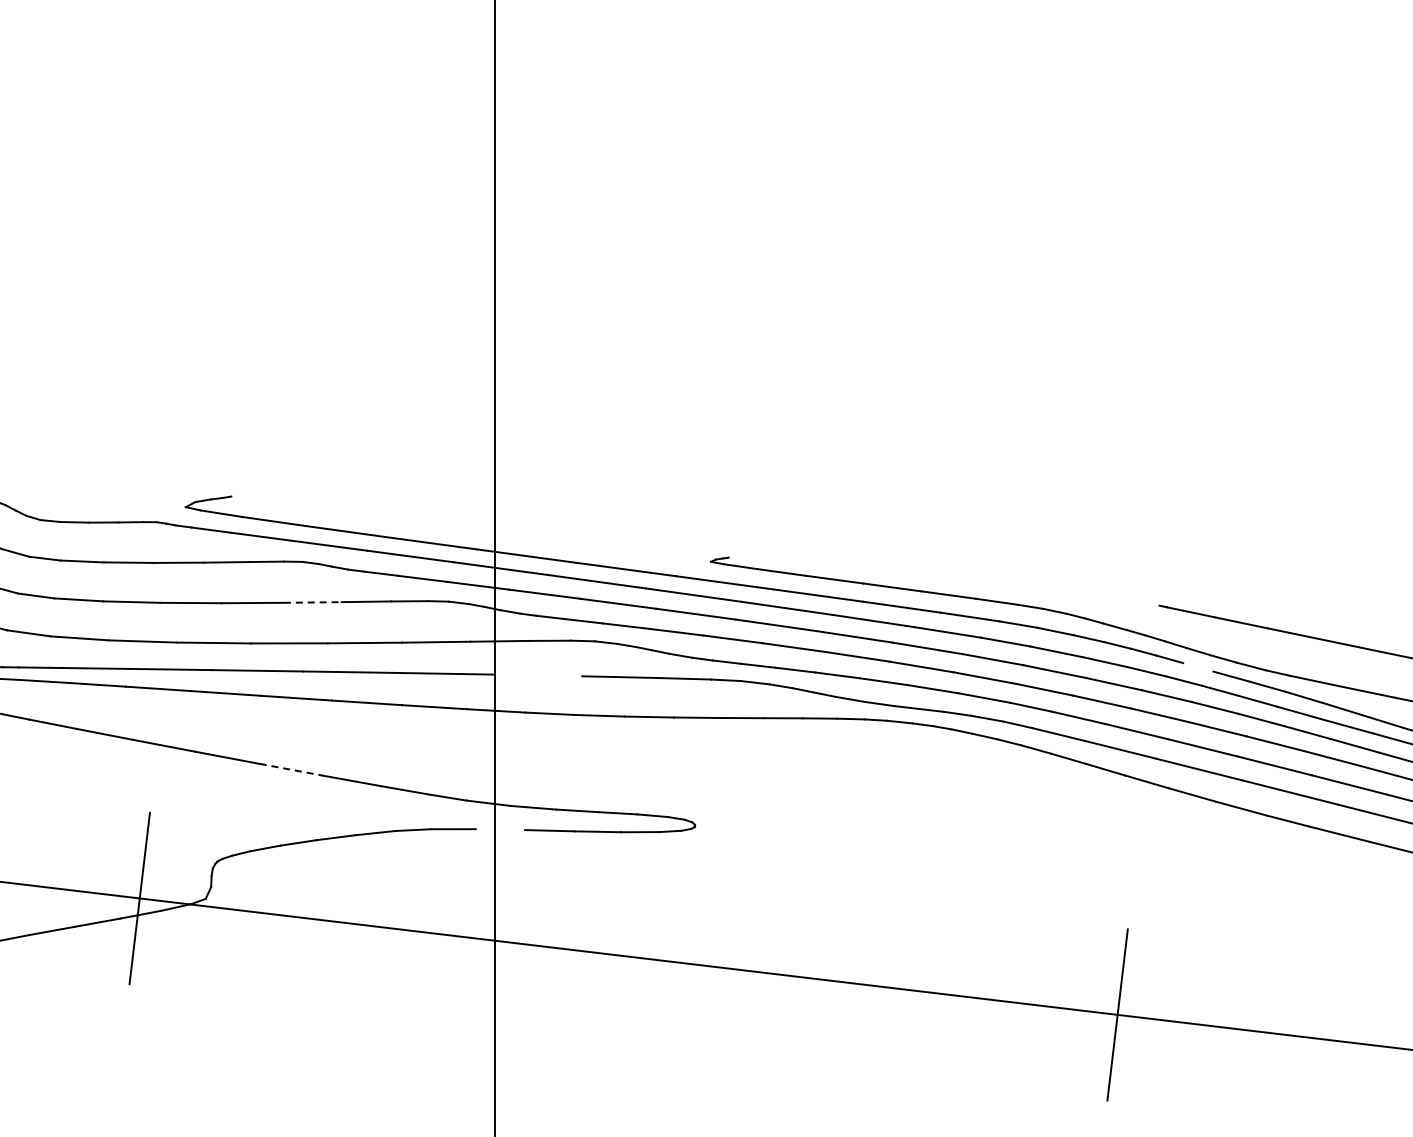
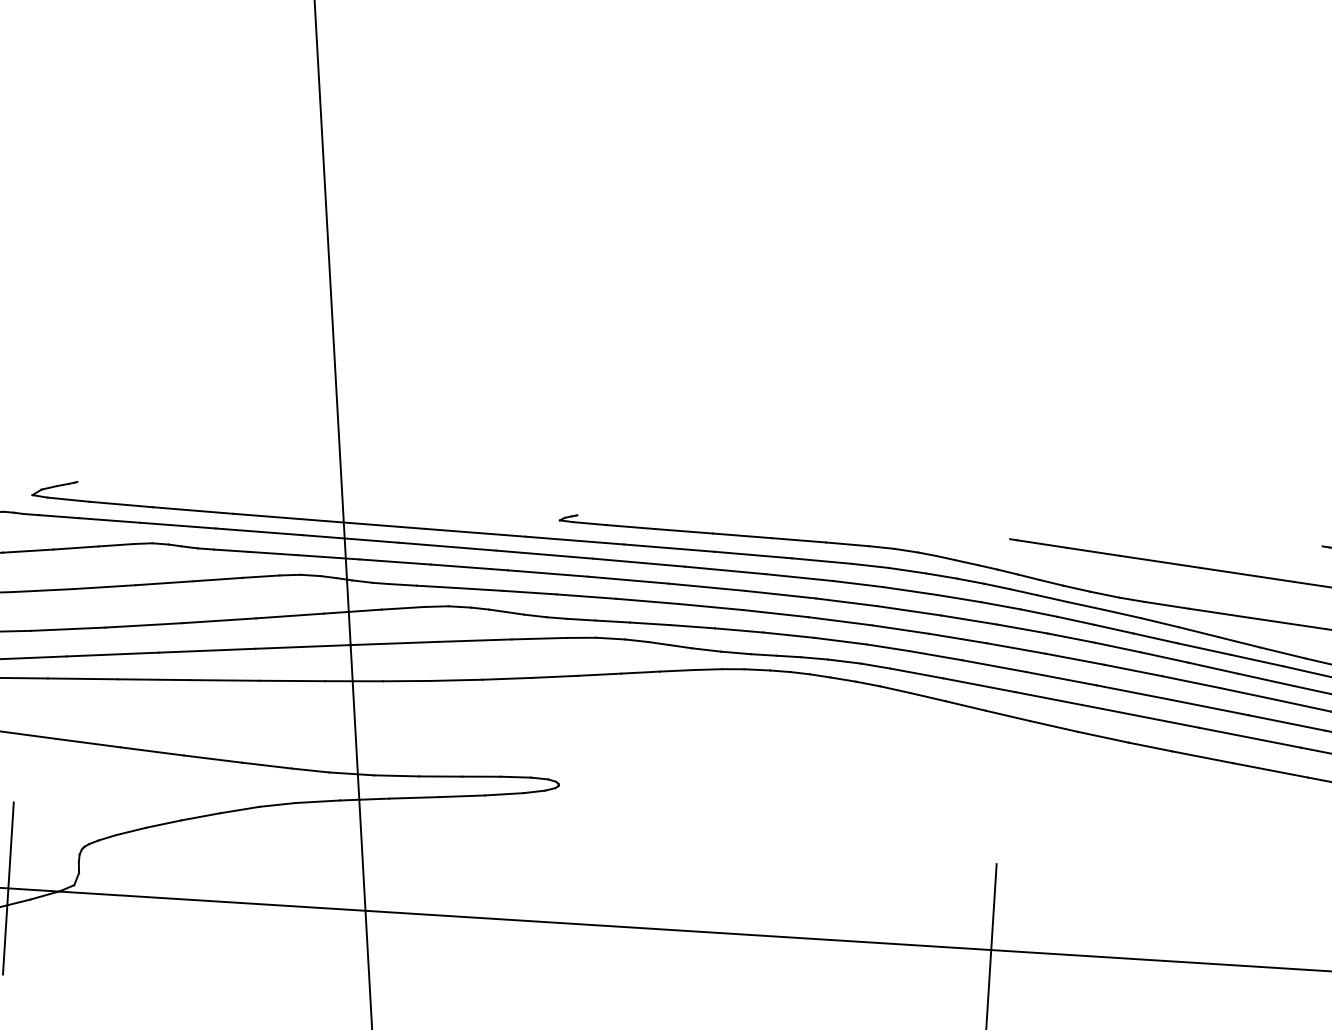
line: (312, 602) -> (164, 583), dashed -> solid
line: (1198, 667) -> (1052, 598), added
line: (538, 675) -> (394, 643), added
line: (291, 769) -> (152, 751), dashed -> solid
line: (500, 829) -> (364, 799), added

